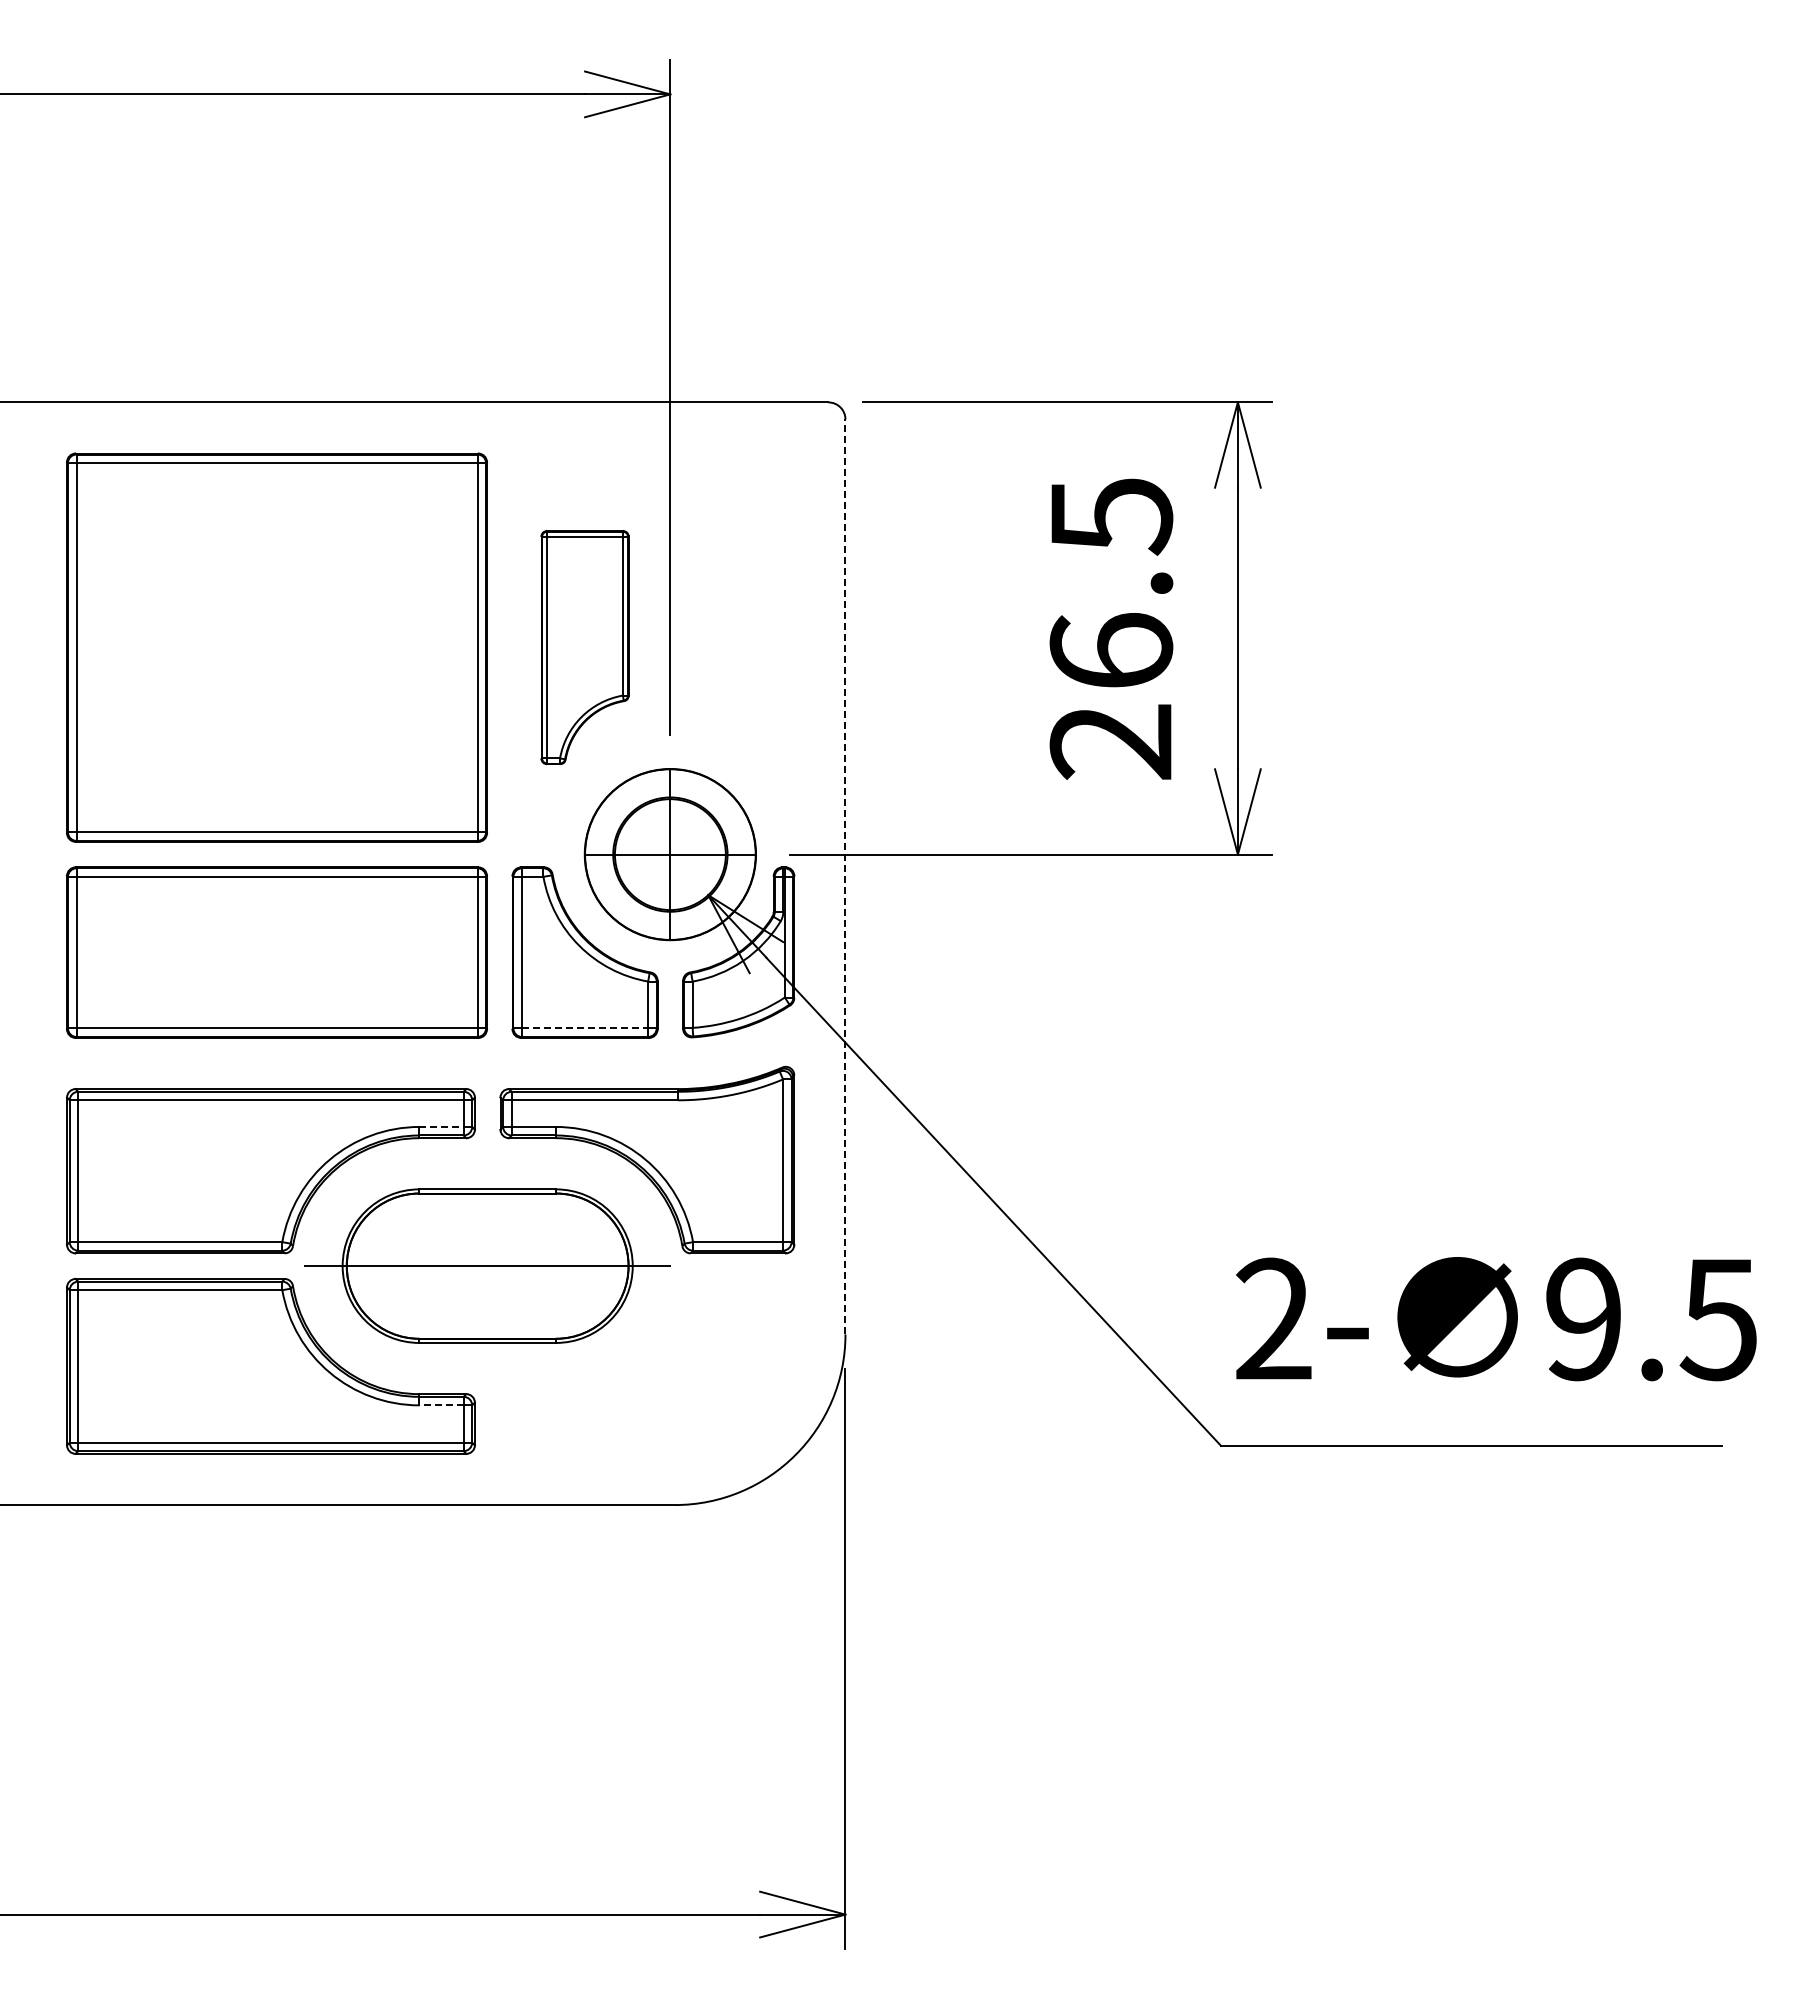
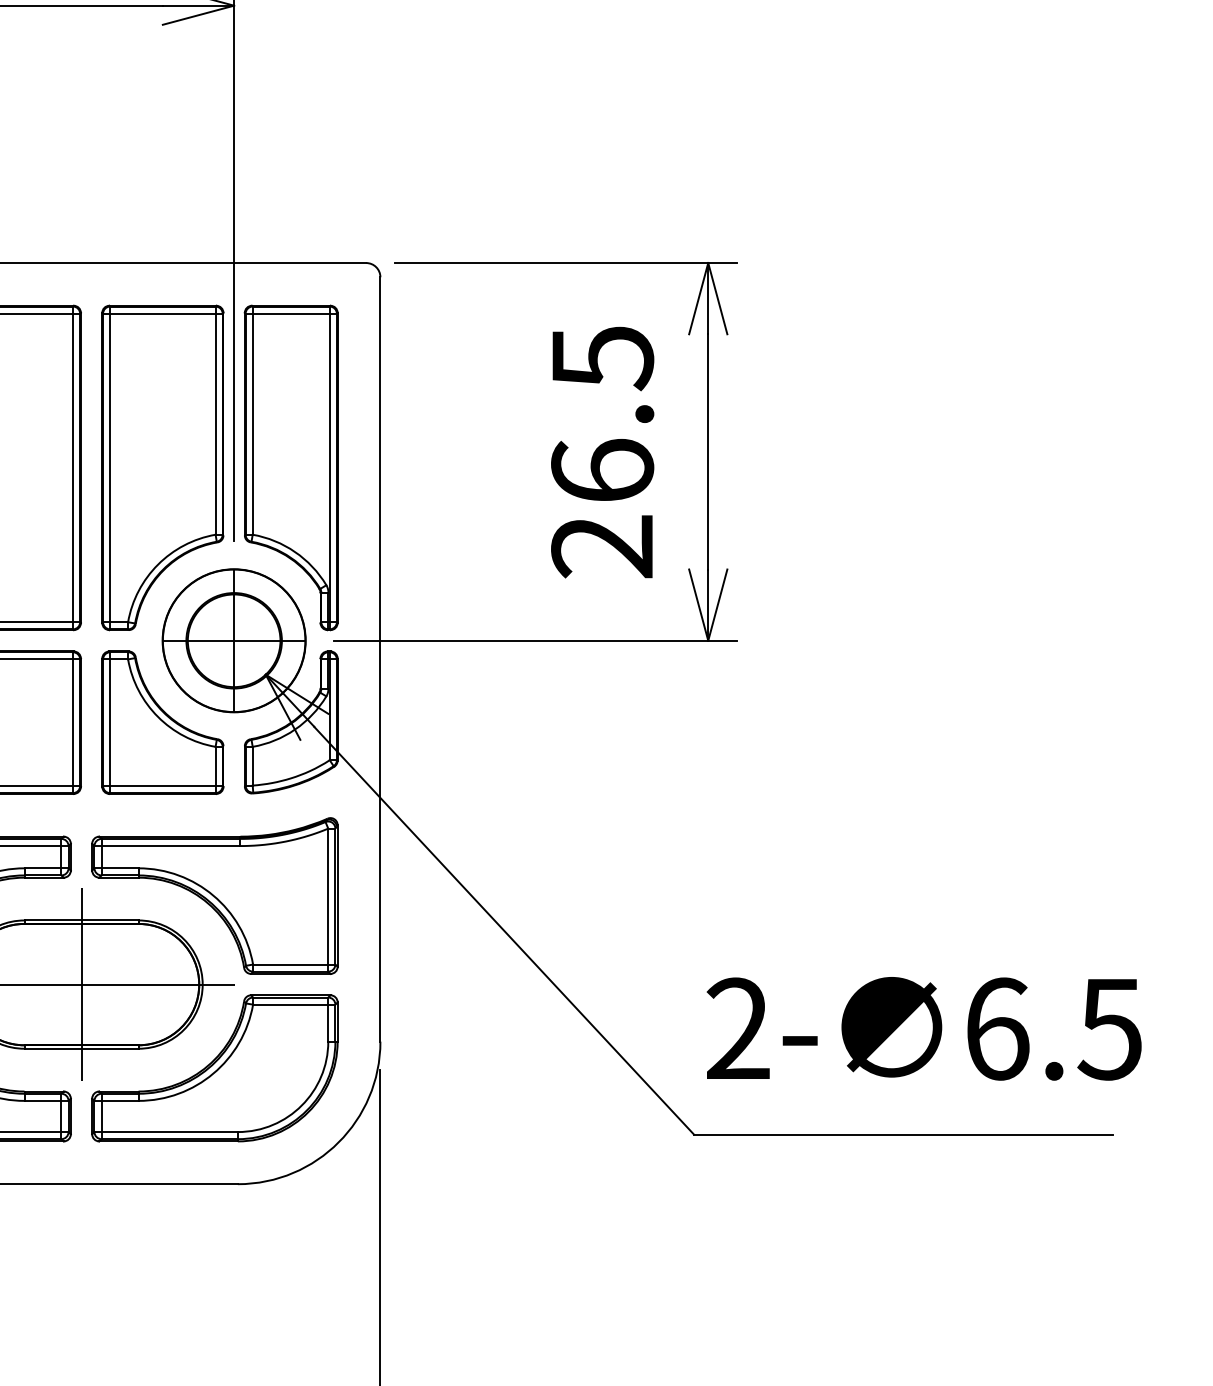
part: (584, 647) -> (162, 467), size x1.67
part: (738, 647) -> (291, 467), added
line: (845, 876) -> (380, 659), dashed -> solid
line: (585, 1028) -> (163, 786), dashed -> solid
line: (442, 1126) -> (43, 867), dashed -> solid
line: (487, 1265) -> (81, 984), added
text: (1584, 1319) -> (997, 1029), 9.5 -> 6.5
part: (647, 1365) -> (215, 1067), added
line: (441, 1405) -> (42, 1101), dashed -> solid

